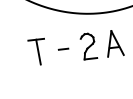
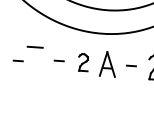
part: (88, 46) -> (83, 62), size x0.7
line: (38, 52) -> (35, 59), removed
line: (20, 56) -> (17, 60), added

